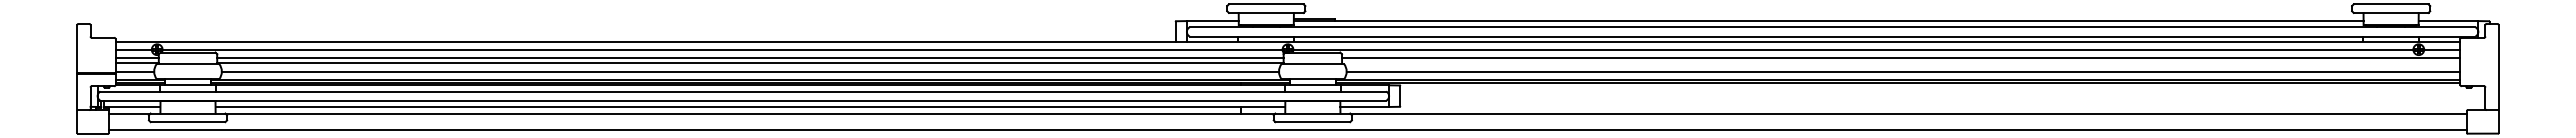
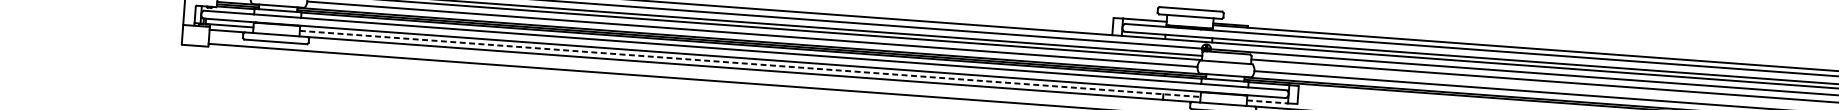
line: (750, 106) -> (750, 63), solid -> dashed
line: (1365, 106) -> (1268, 101), solid -> dashed

